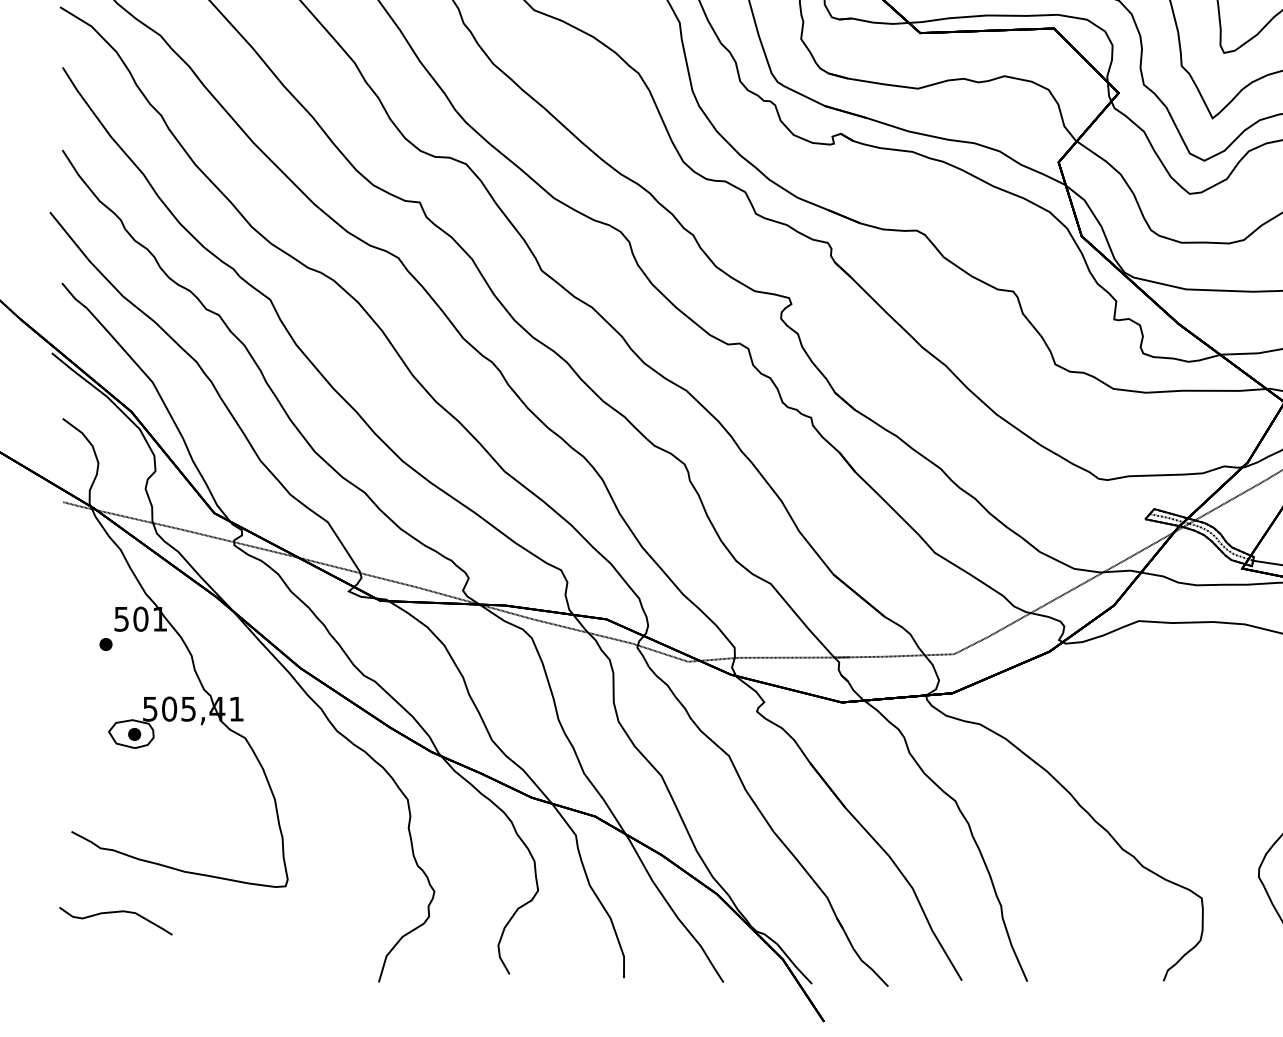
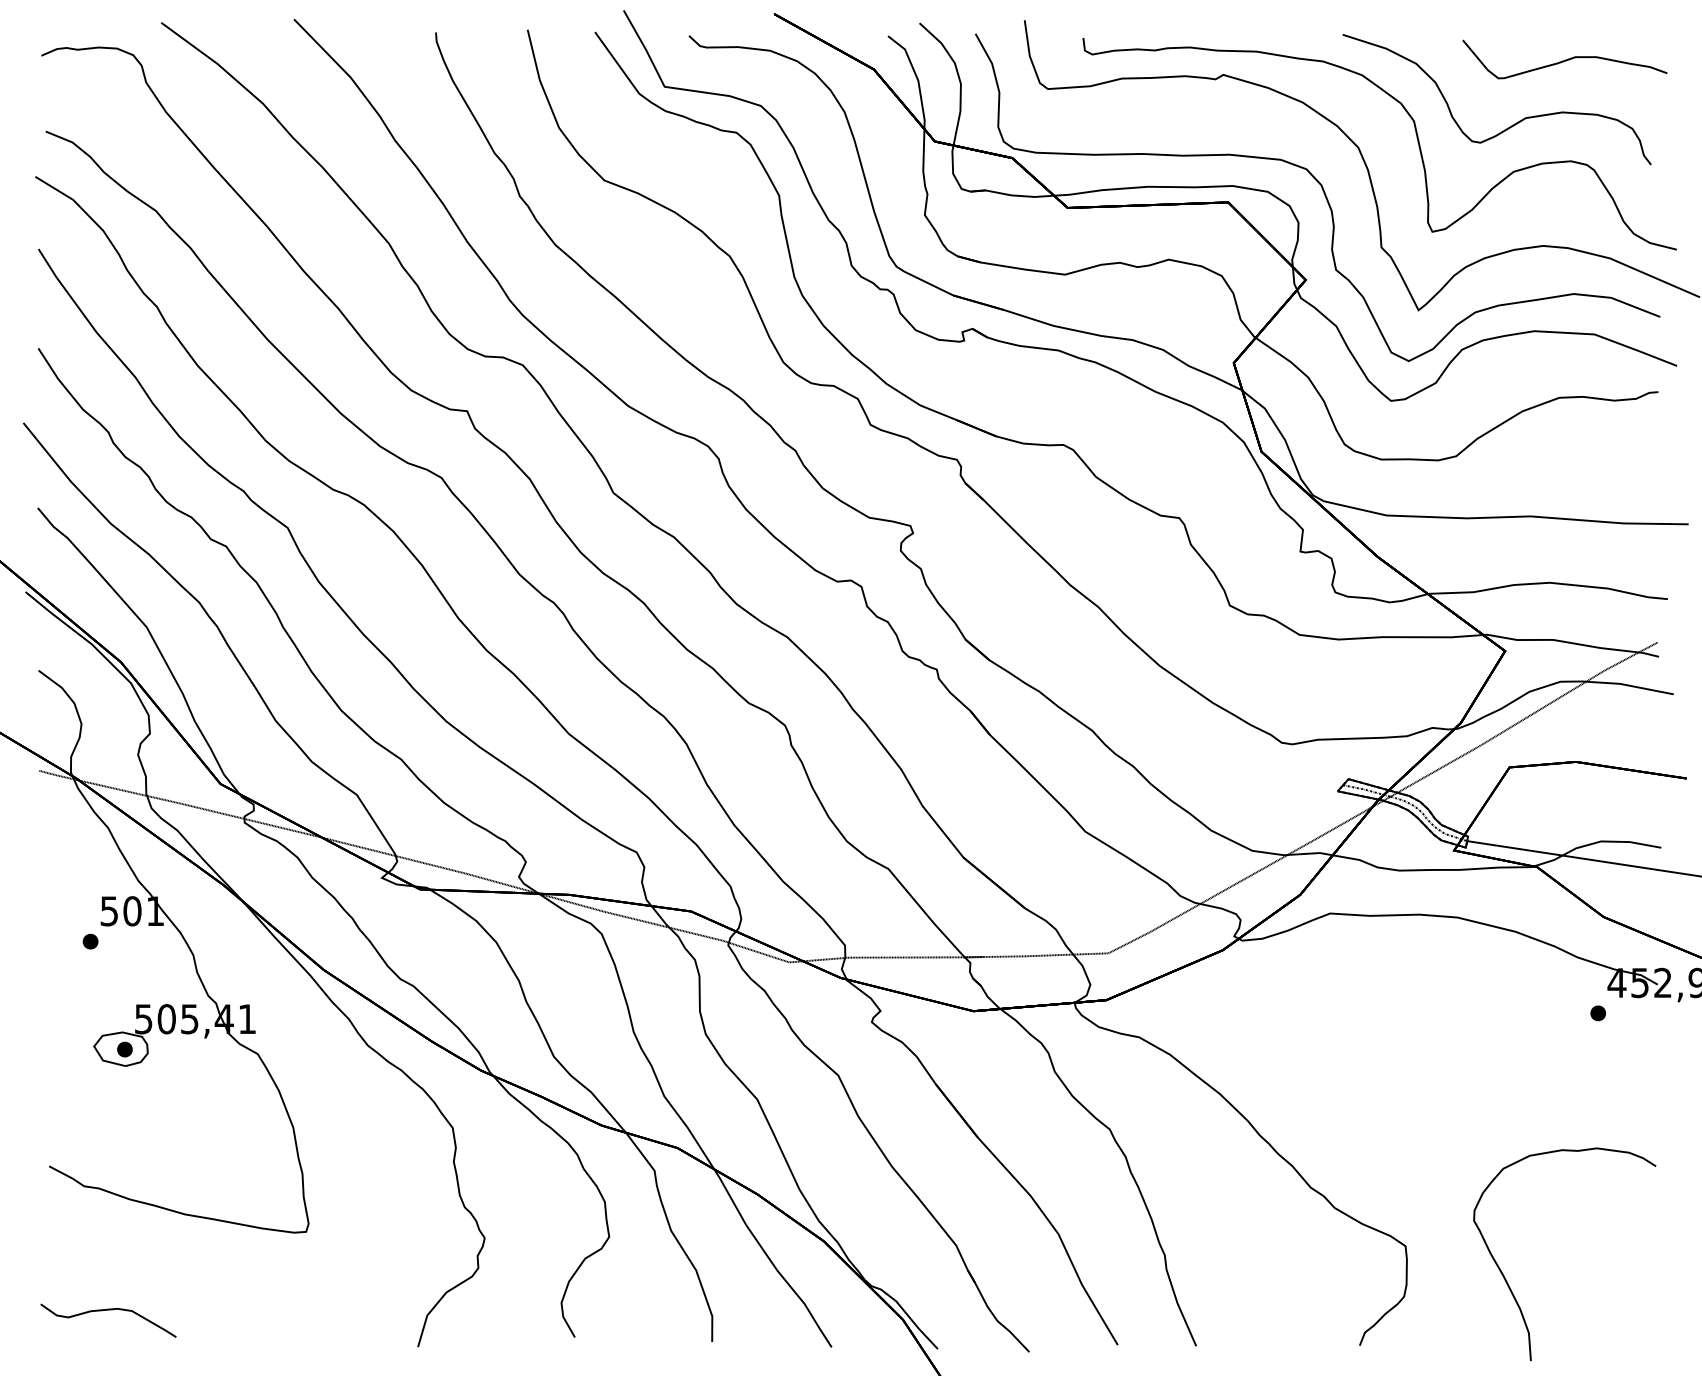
curve: (115, 912) -> (108, 1310), moved

